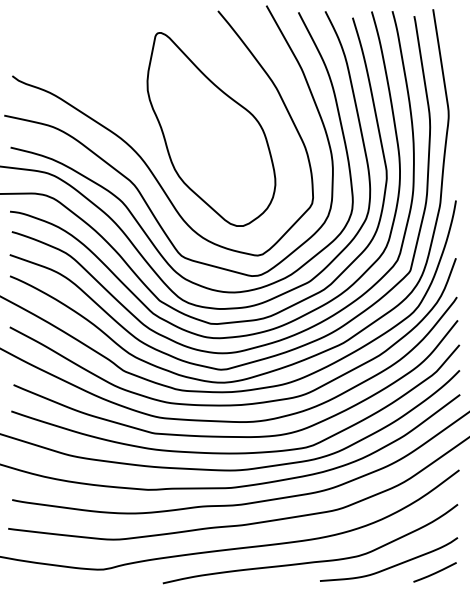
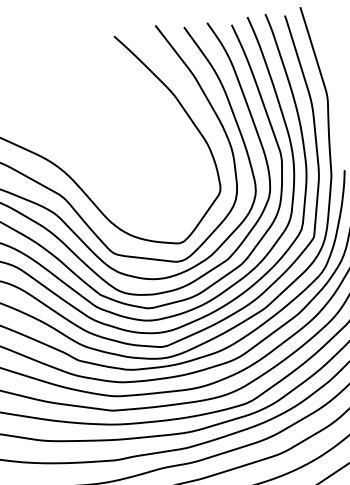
part: (211, 129) -> (123, 139), removed

